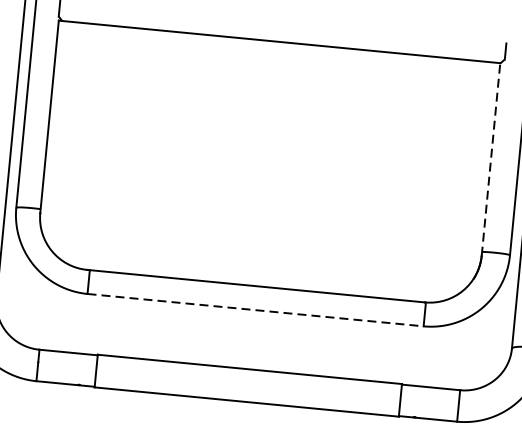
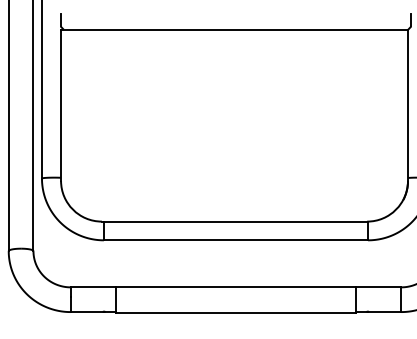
line: (491, 159) -> (408, 105), dashed -> solid
line: (256, 310) -> (236, 240), dashed -> solid

